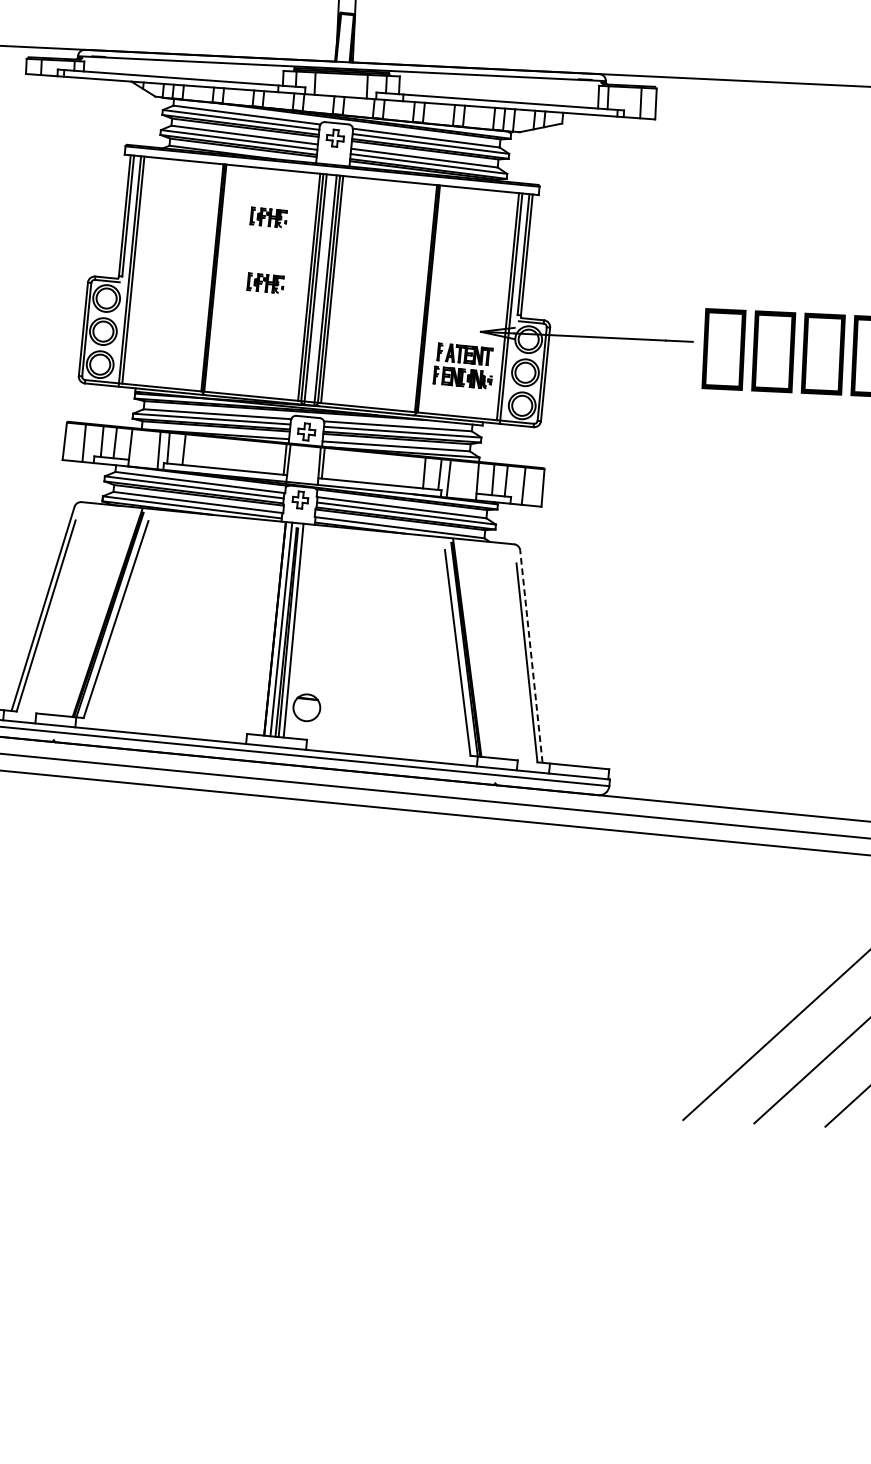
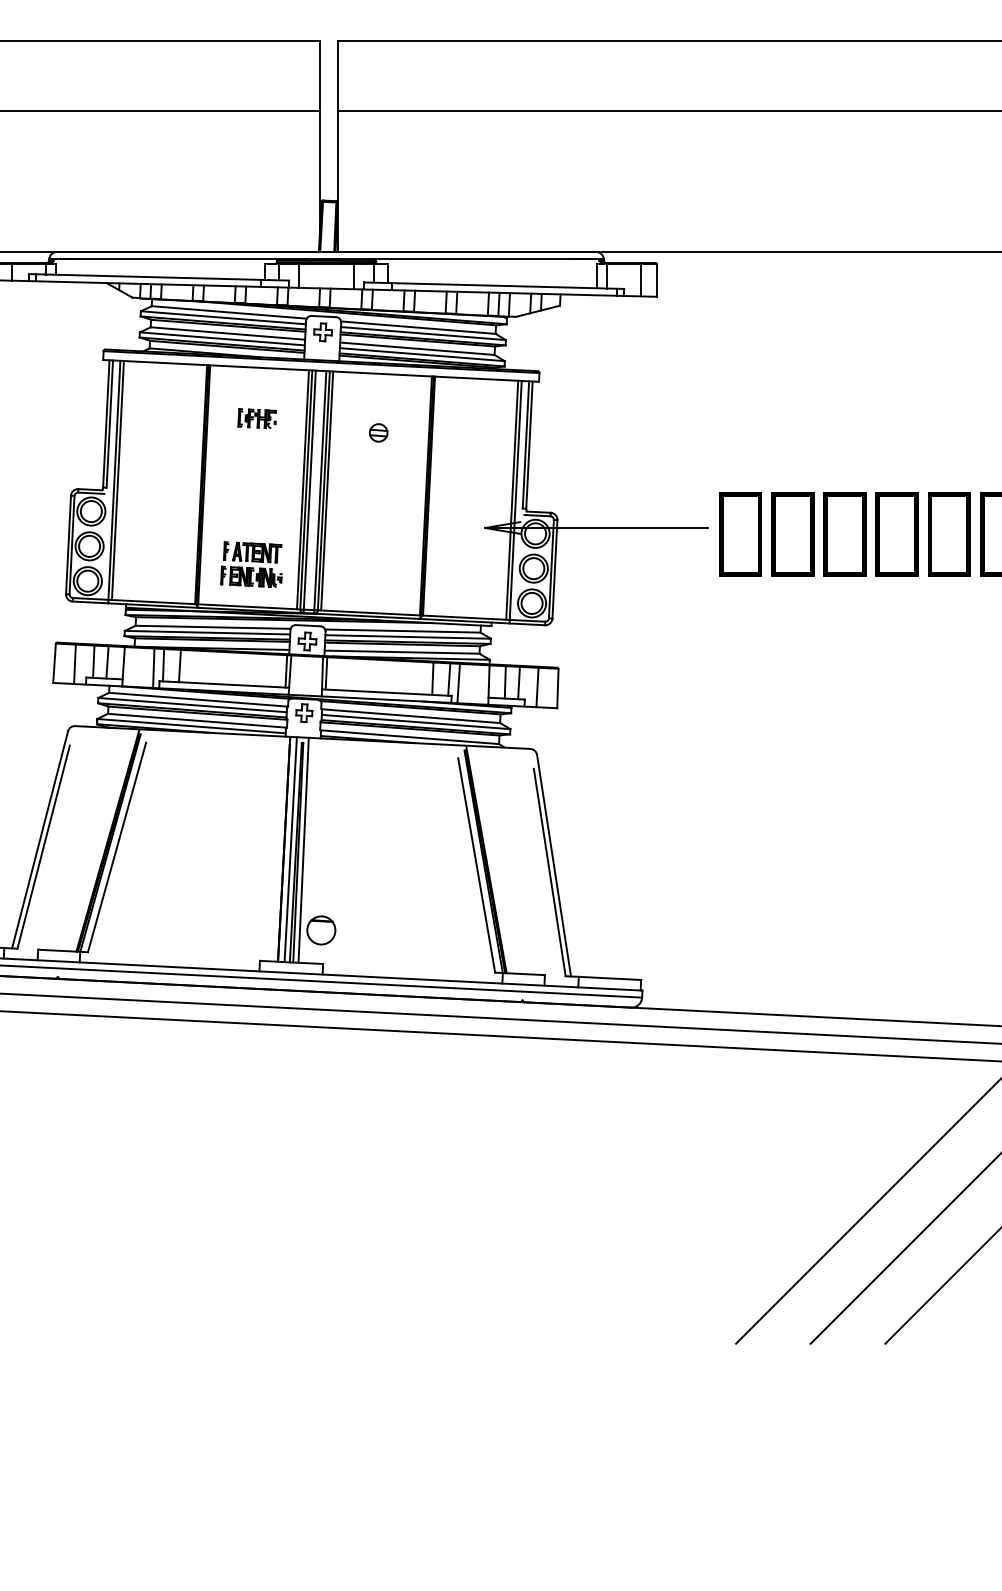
part: (383, 236) -> (378, 432), added
part: (265, 283) -> (256, 487), removed
part: (463, 365) -> (251, 564), moved
line: (530, 656) -> (553, 865), dashed -> solid

